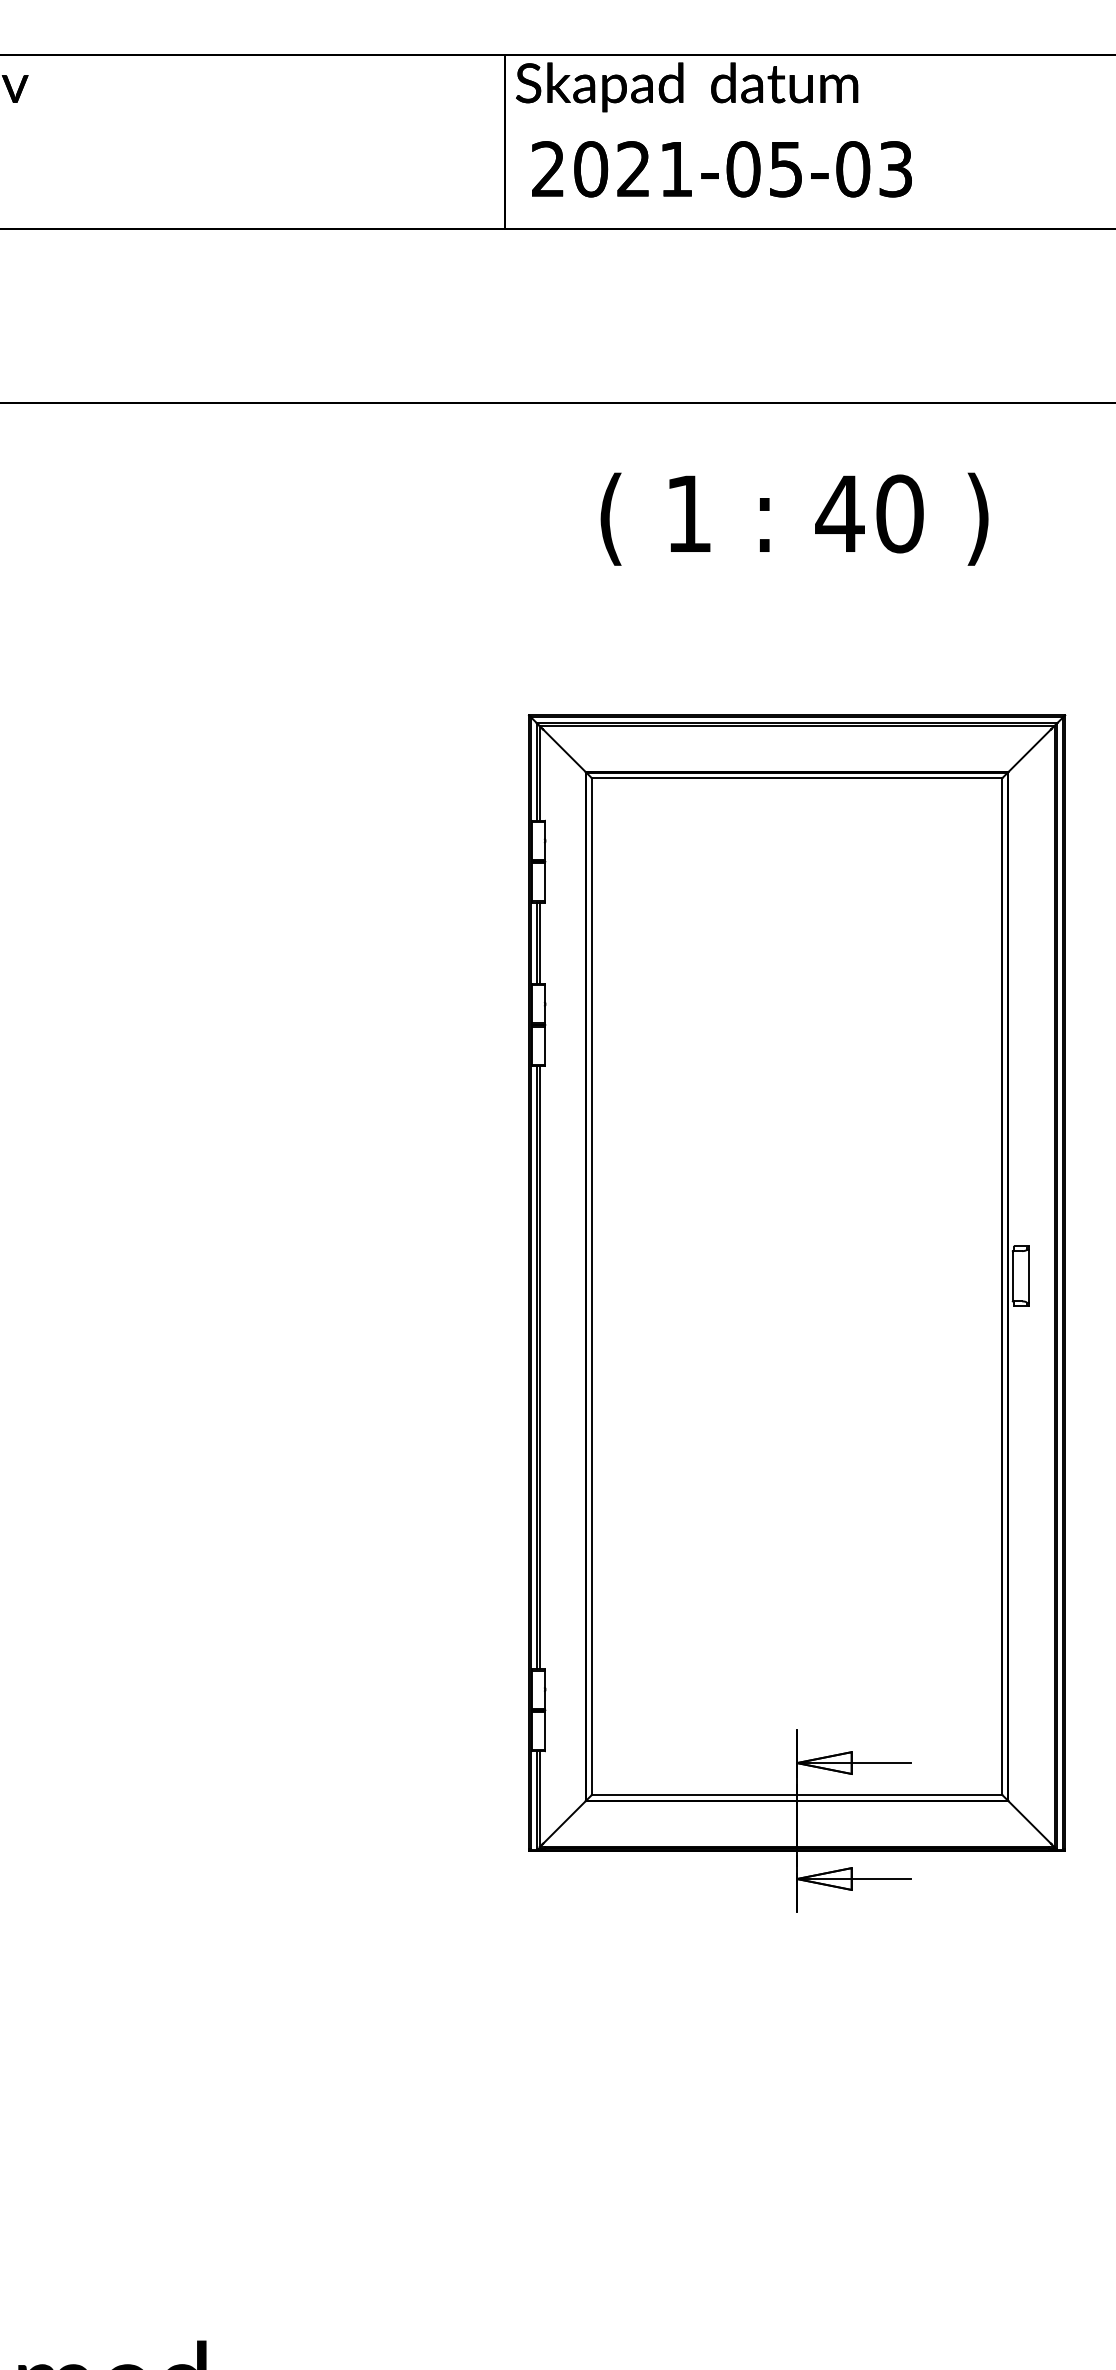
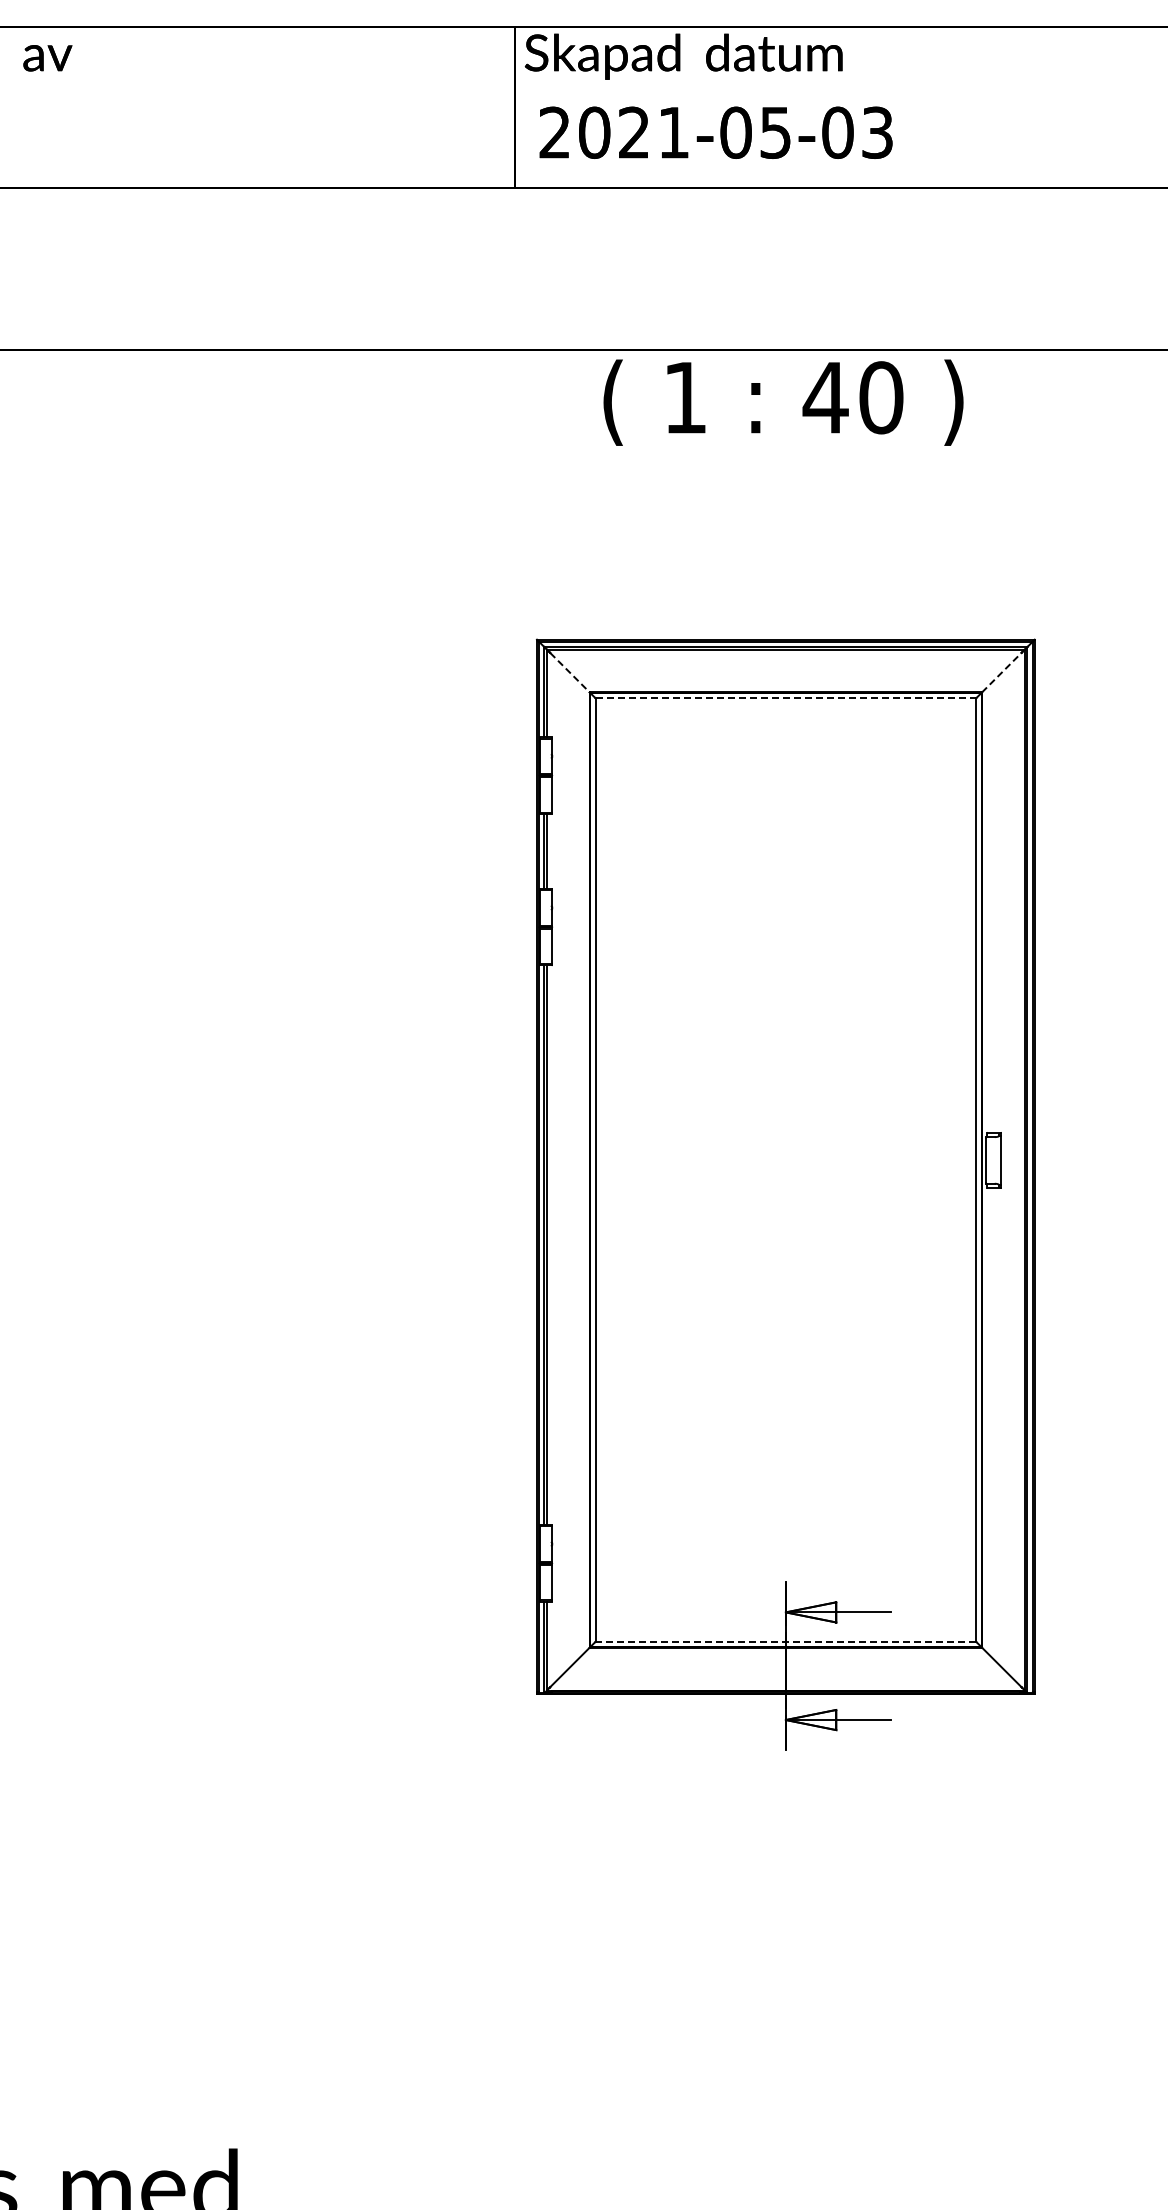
text: (794, 519) -> (783, 402), moved
line: (565, 750) -> (570, 672), solid -> dashed
line: (1029, 750) -> (1001, 672), solid -> dashed
line: (797, 778) -> (786, 698), solid -> dashed
line: (796, 1794) -> (785, 1641), solid -> dashed

